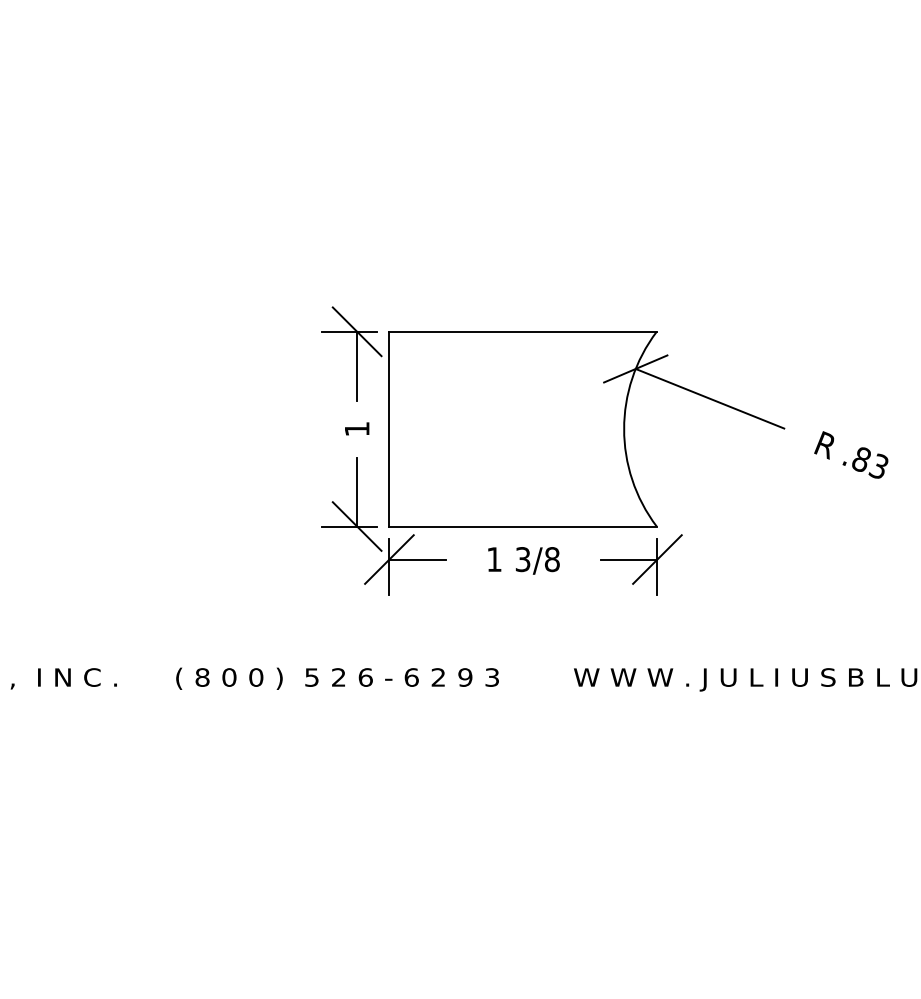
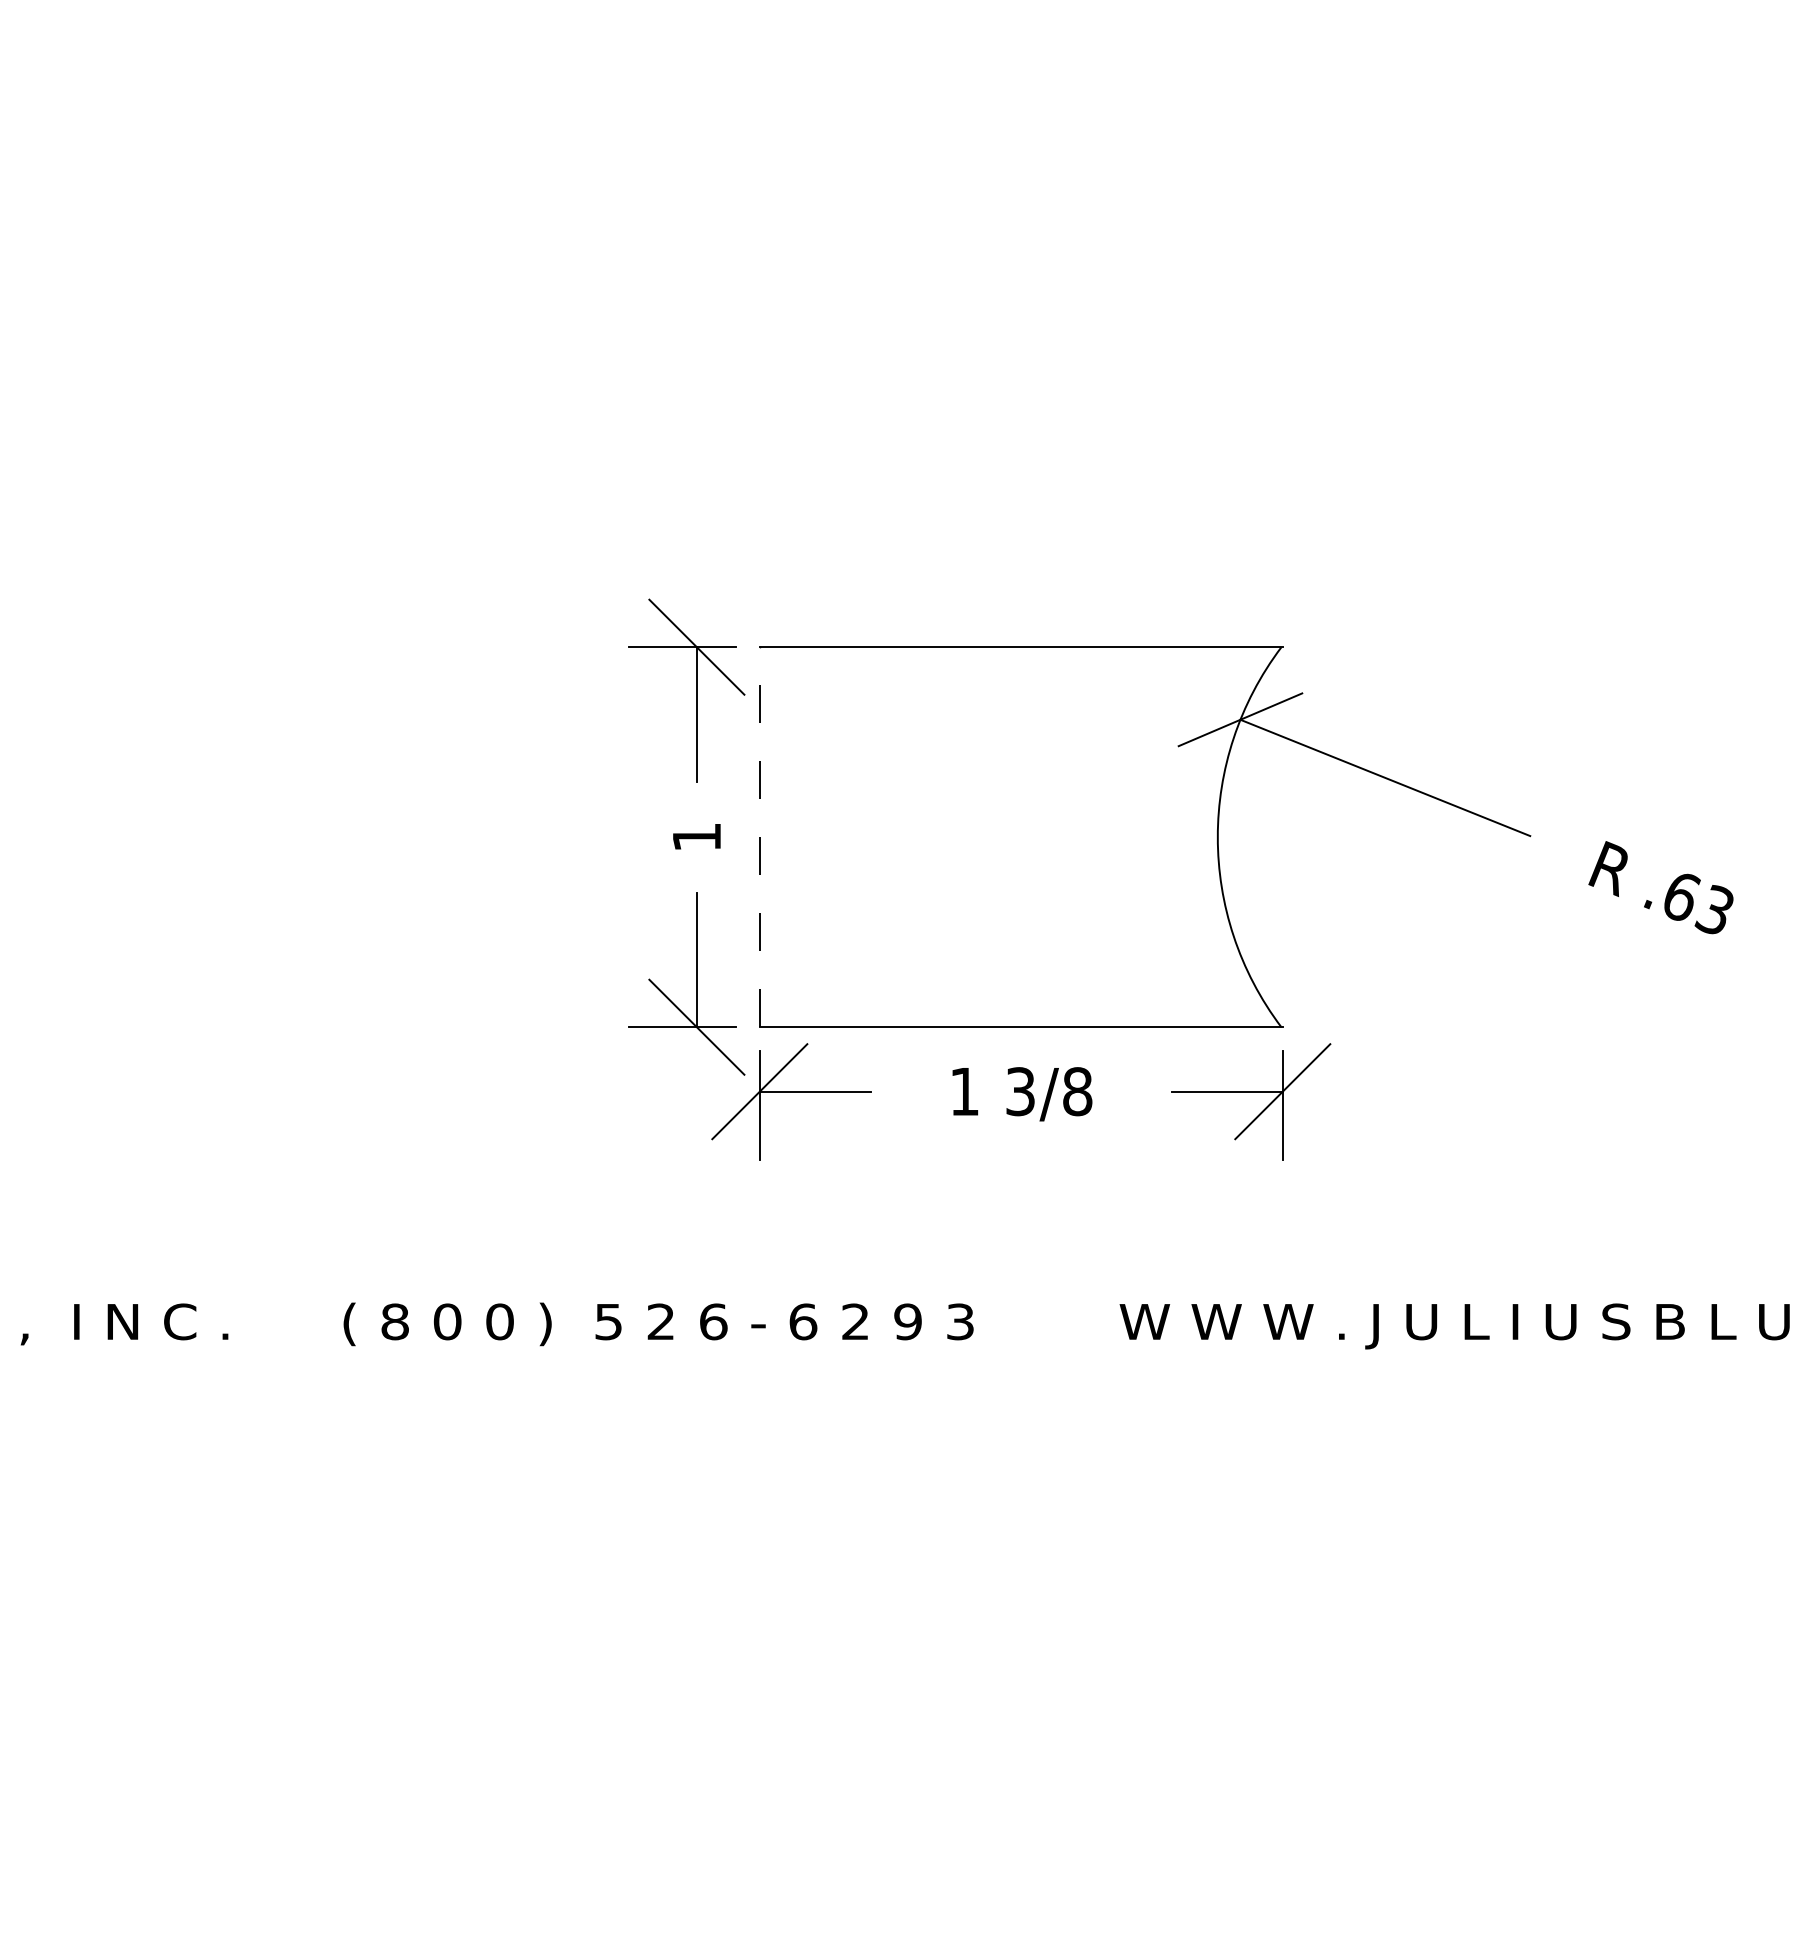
line: (389, 428) -> (759, 835), solid -> dashed
text: (861, 459) -> (1680, 896), .83 -> .63

